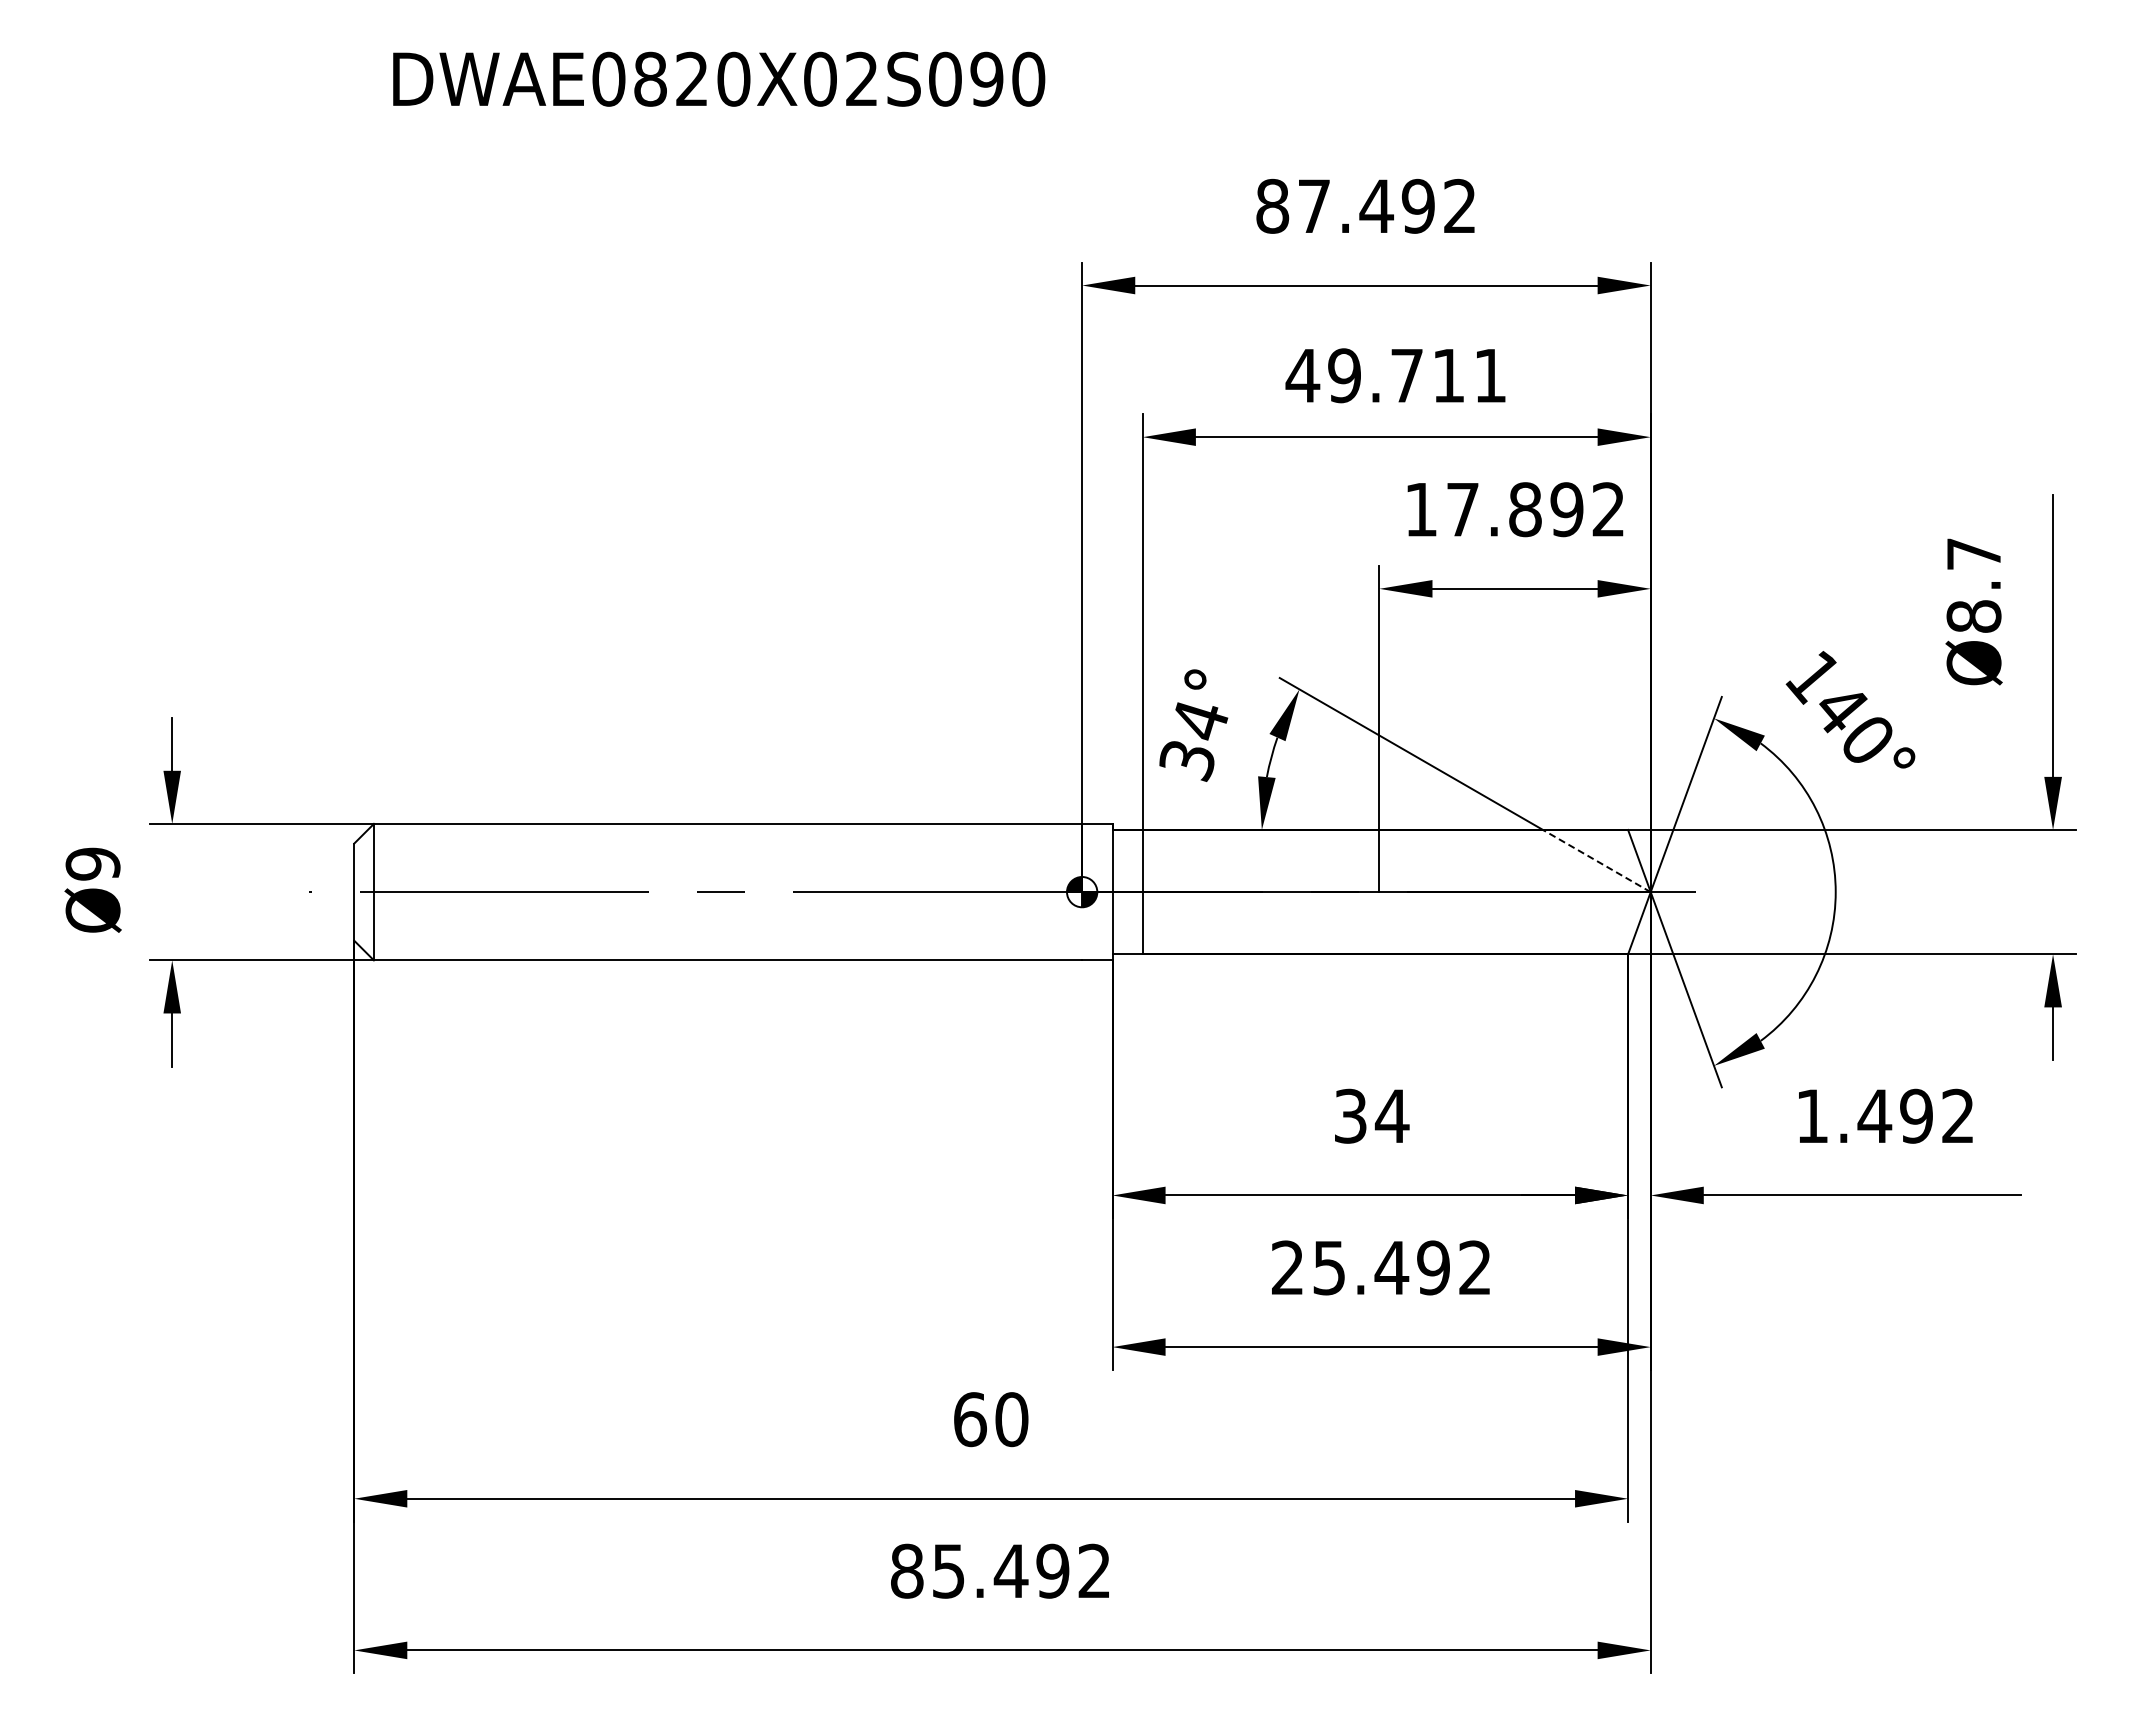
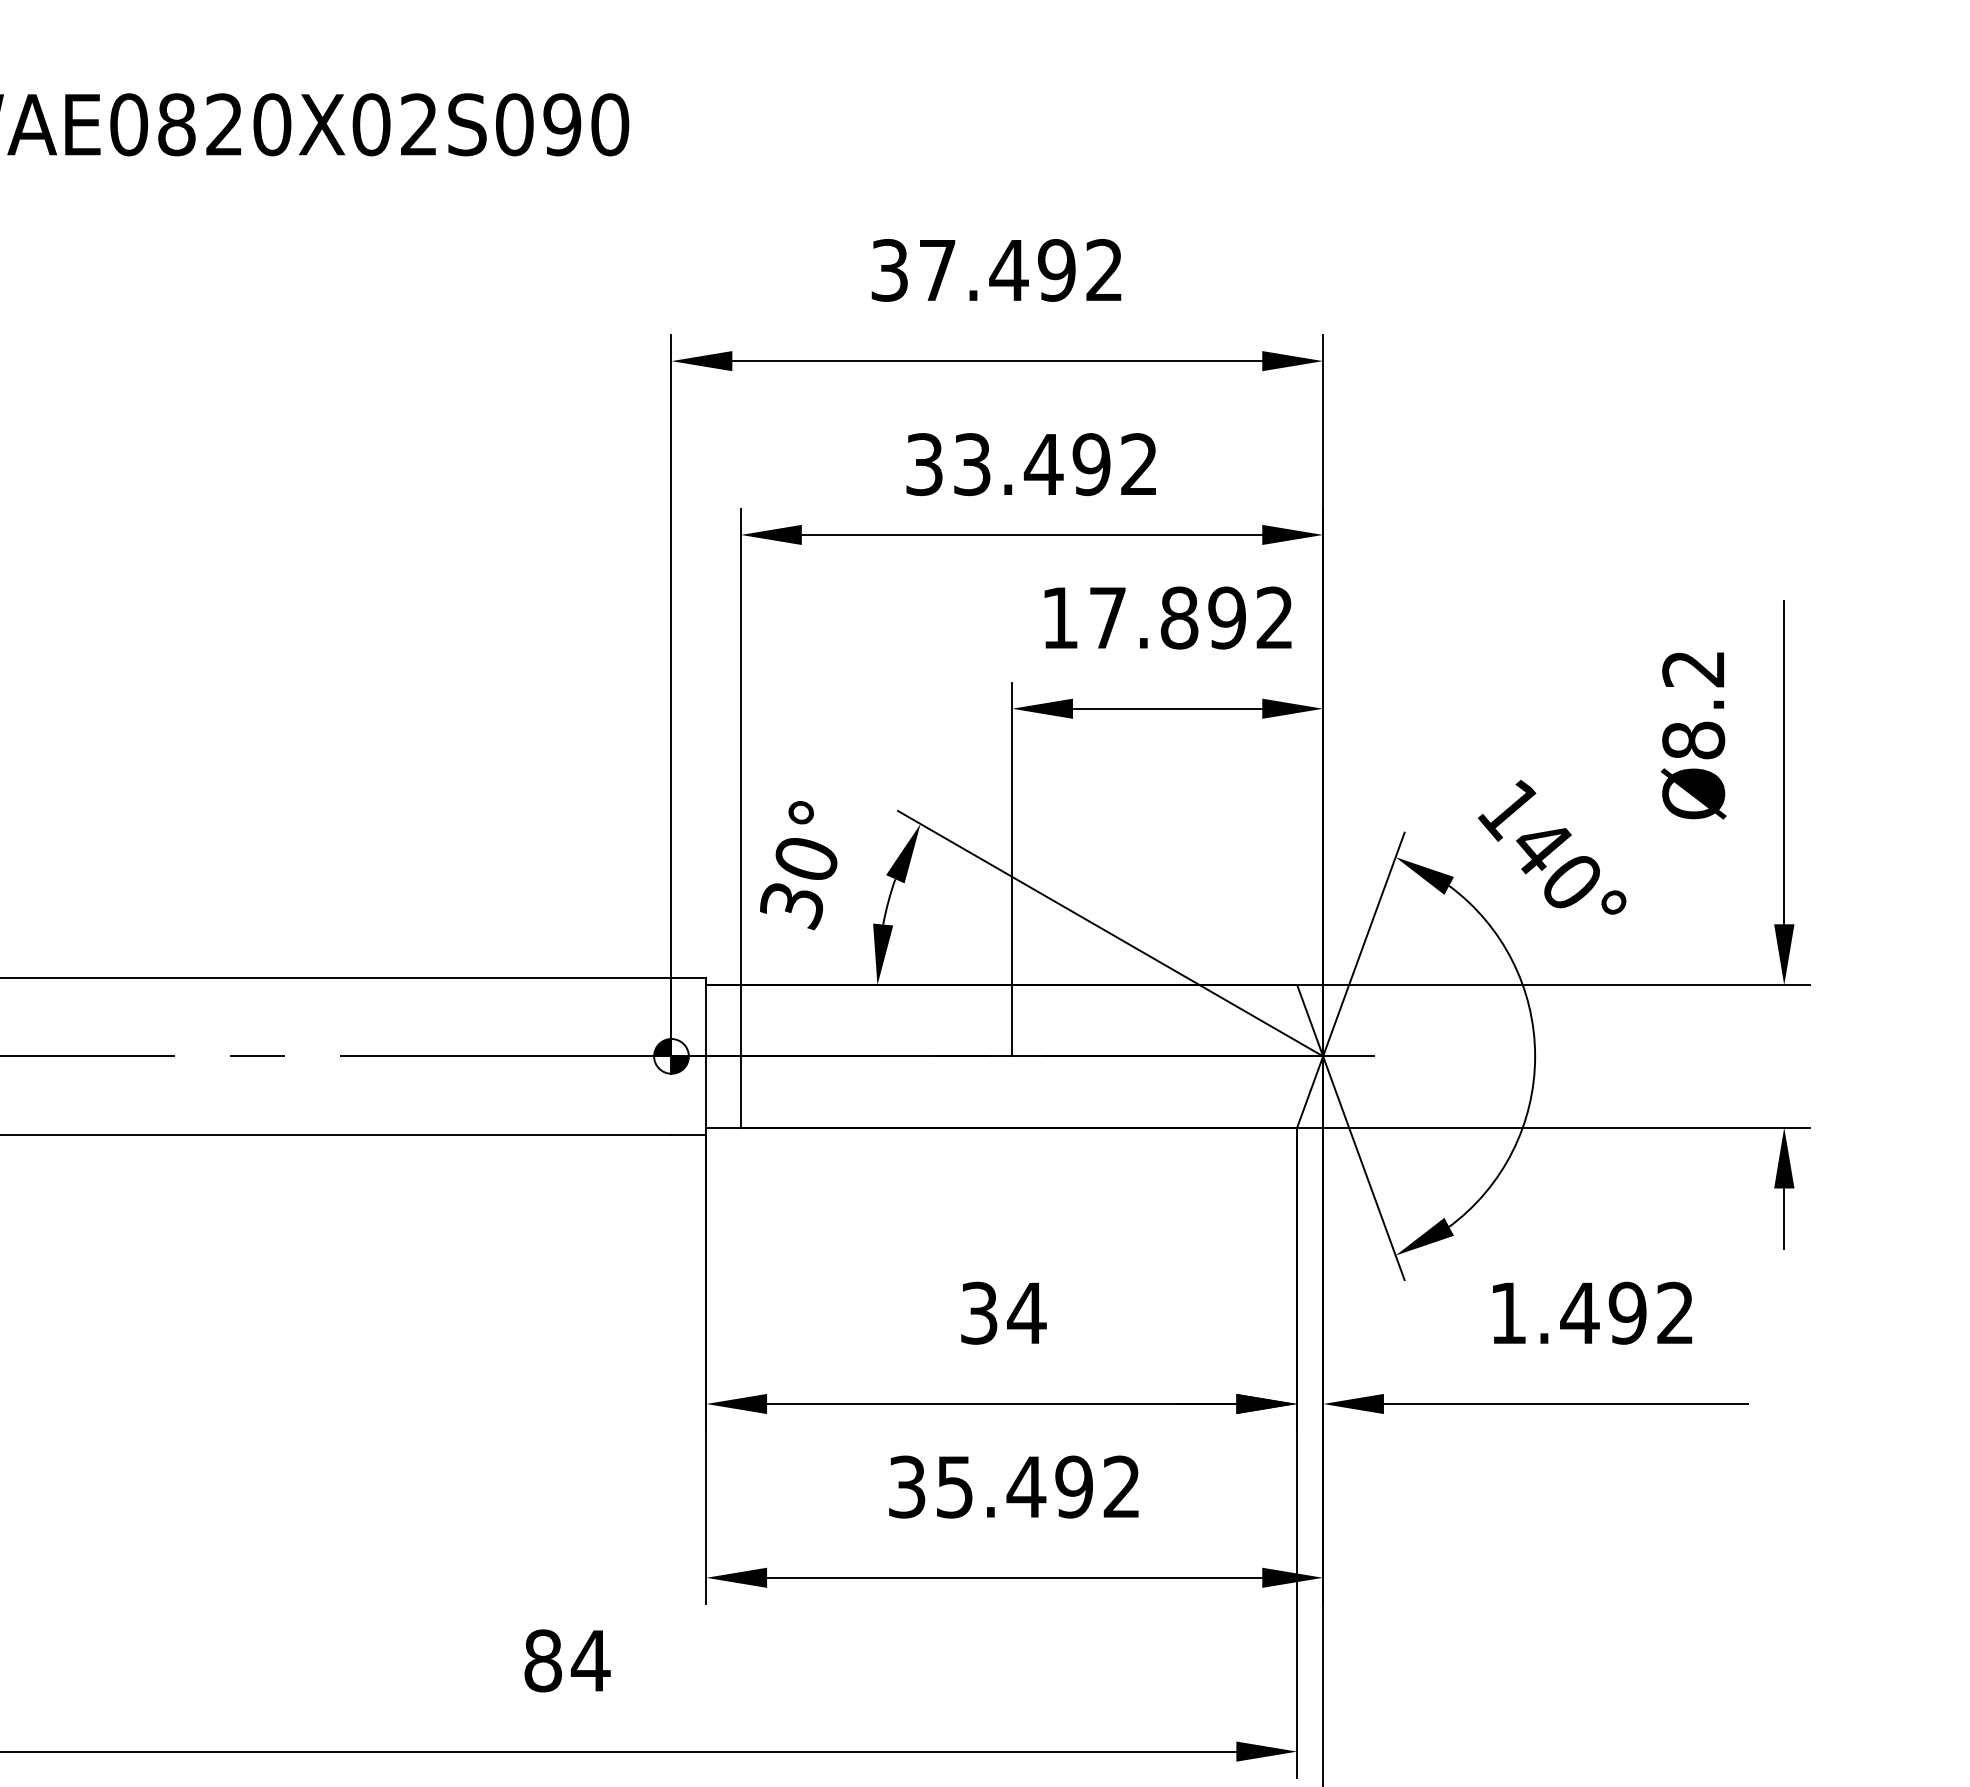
text: (1272, 206) -> (889, 270), 87.492 -> 37.492
text: (1395, 375) -> (1030, 464), 49.711 -> 33.492
text: (1973, 554) -> (1693, 669), Ø8.7 -> Ø8.2
text: (1200, 720) -> (807, 859), 34° -> 30°
line: (1596, 860) -> (1260, 1020), dashed -> solid
text: (1287, 1267) -> (906, 1486), 25.492 -> 35.492
text: (991, 1419) -> (567, 1660), 60 -> 84

